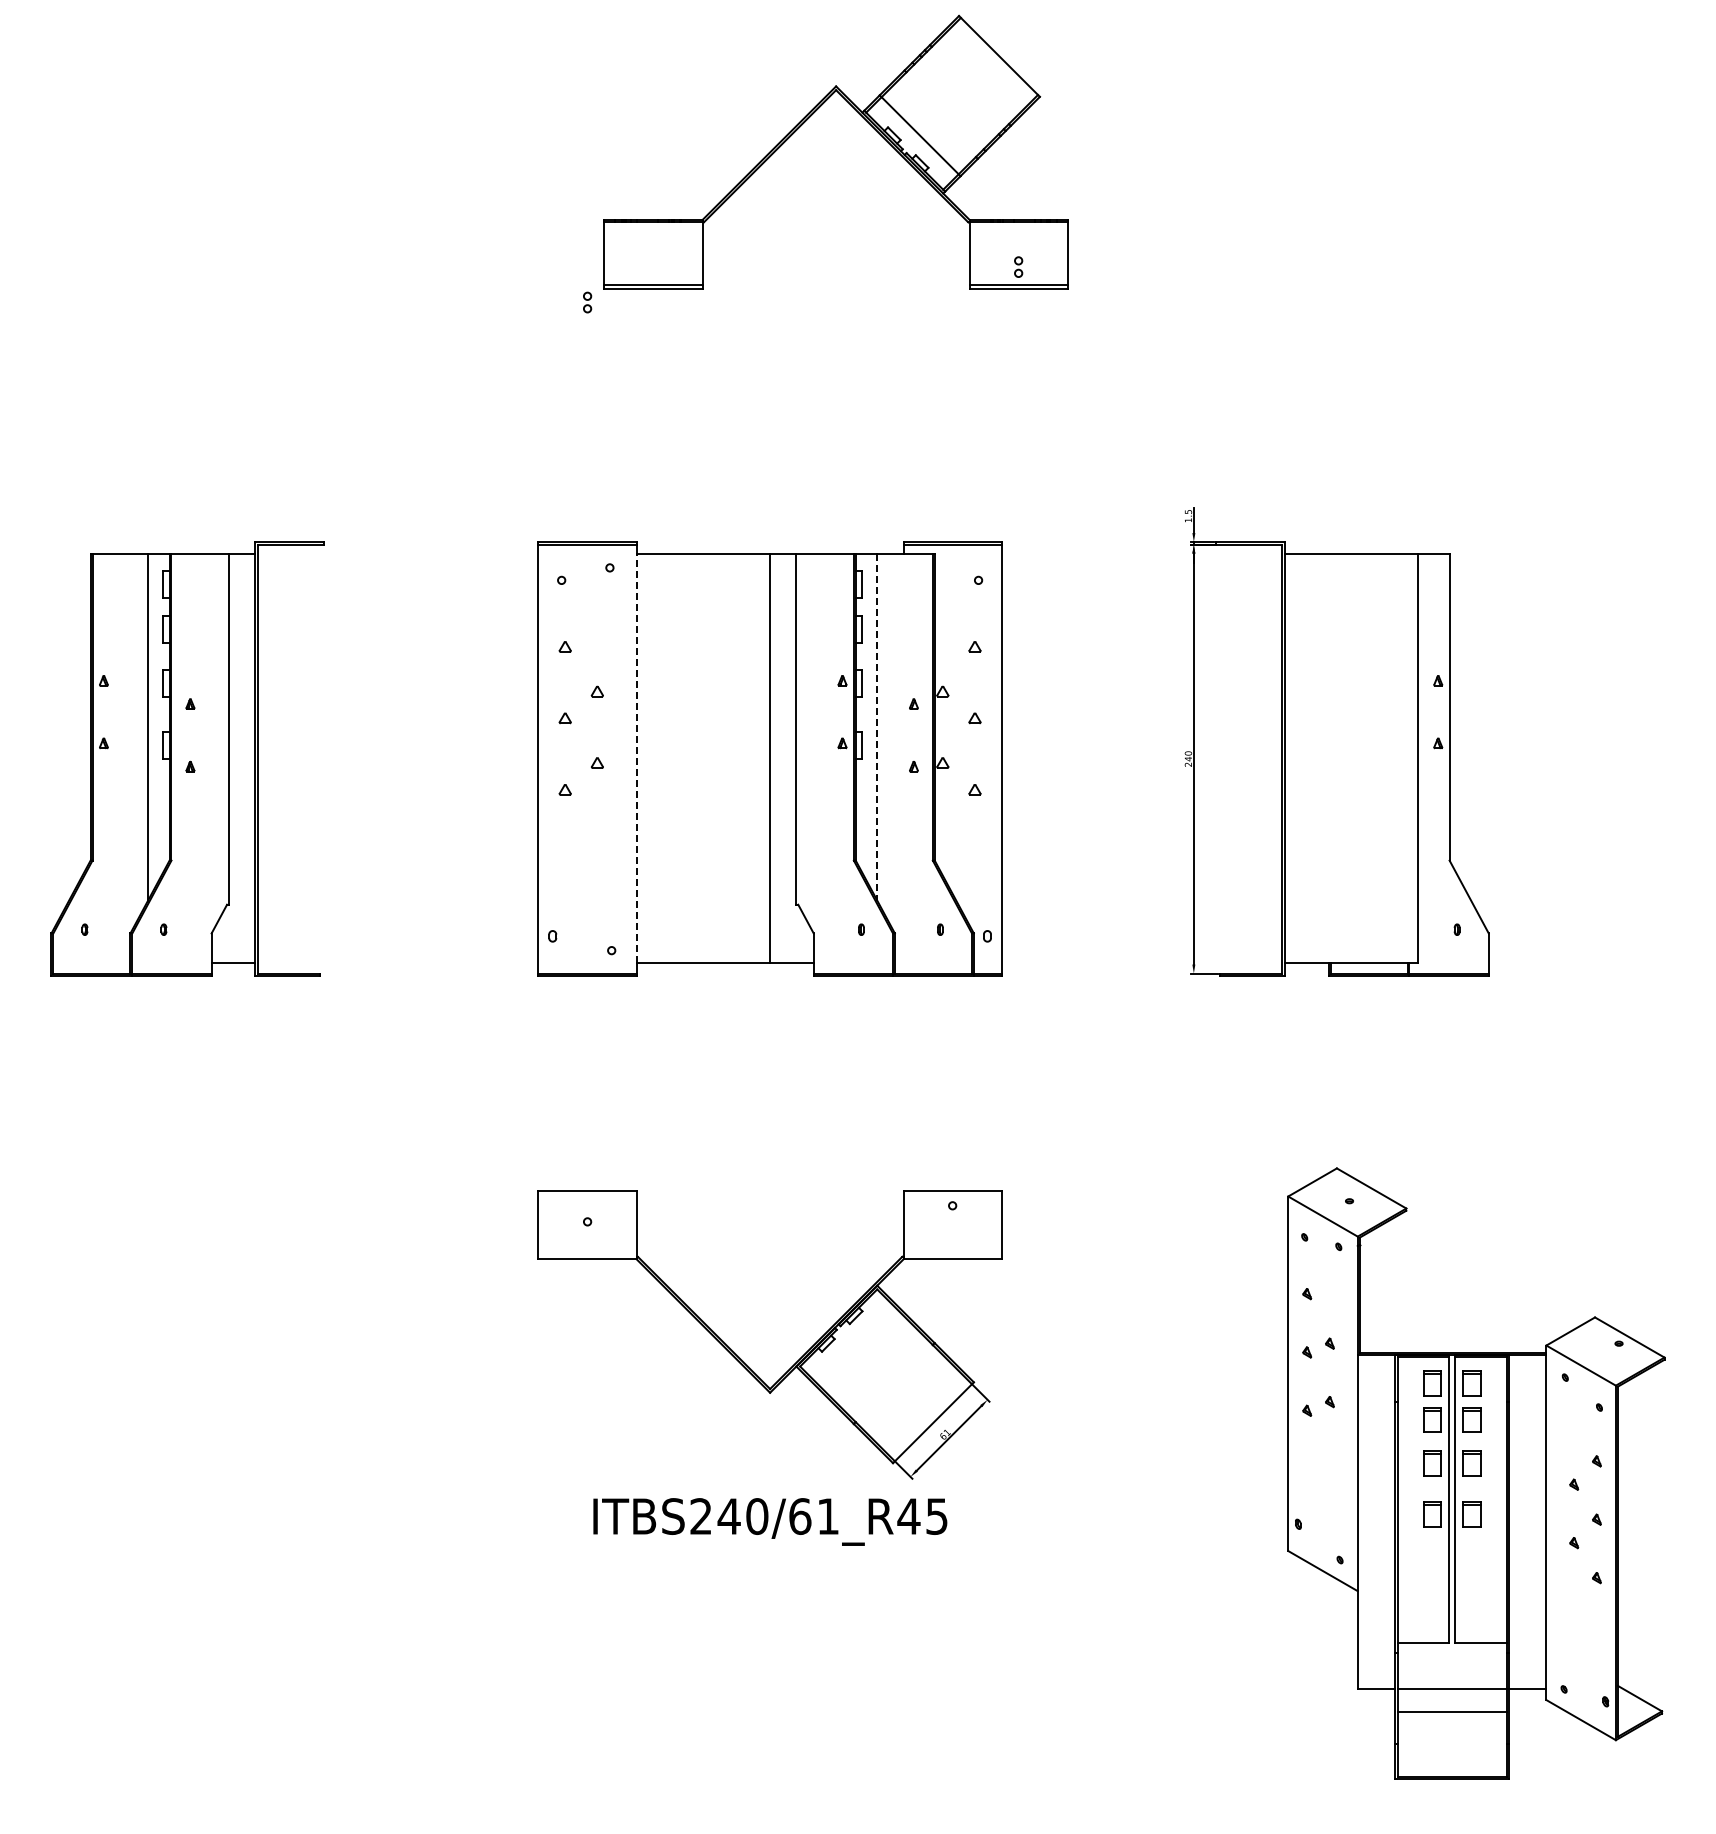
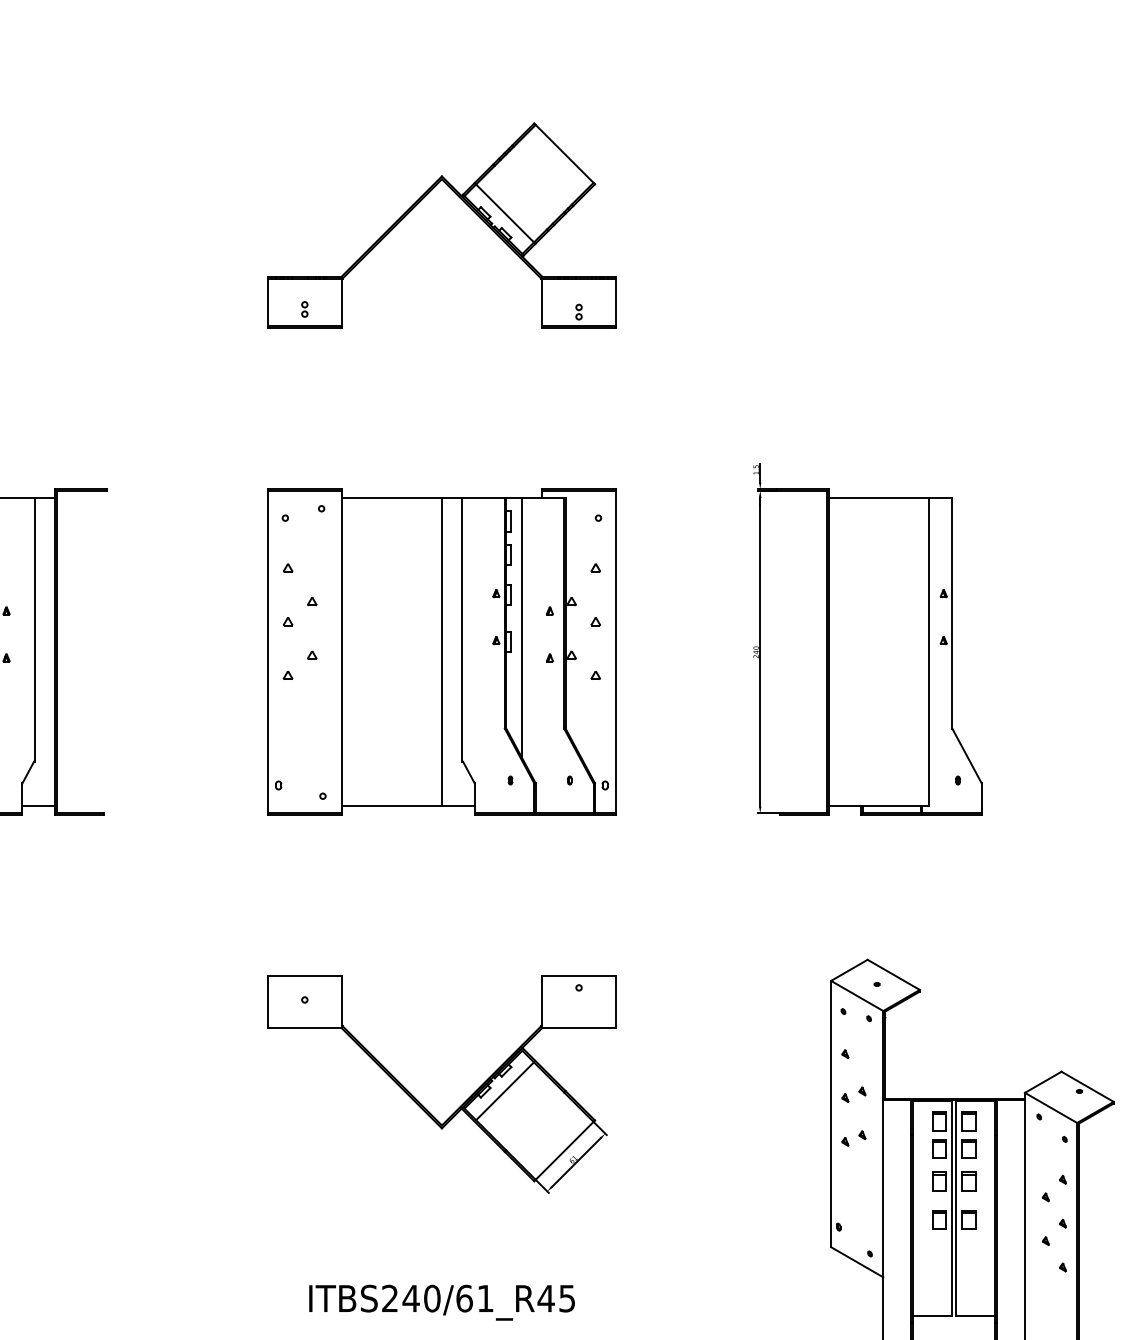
part: (806, 121) -> (419, 202), moved
line: (877, 727) -> (522, 628), dashed -> solid
line: (636, 758) -> (341, 651), dashed -> solid
line: (853, 1343) -> (504, 1091), added
text: (770, 1521) -> (442, 1302), moved

